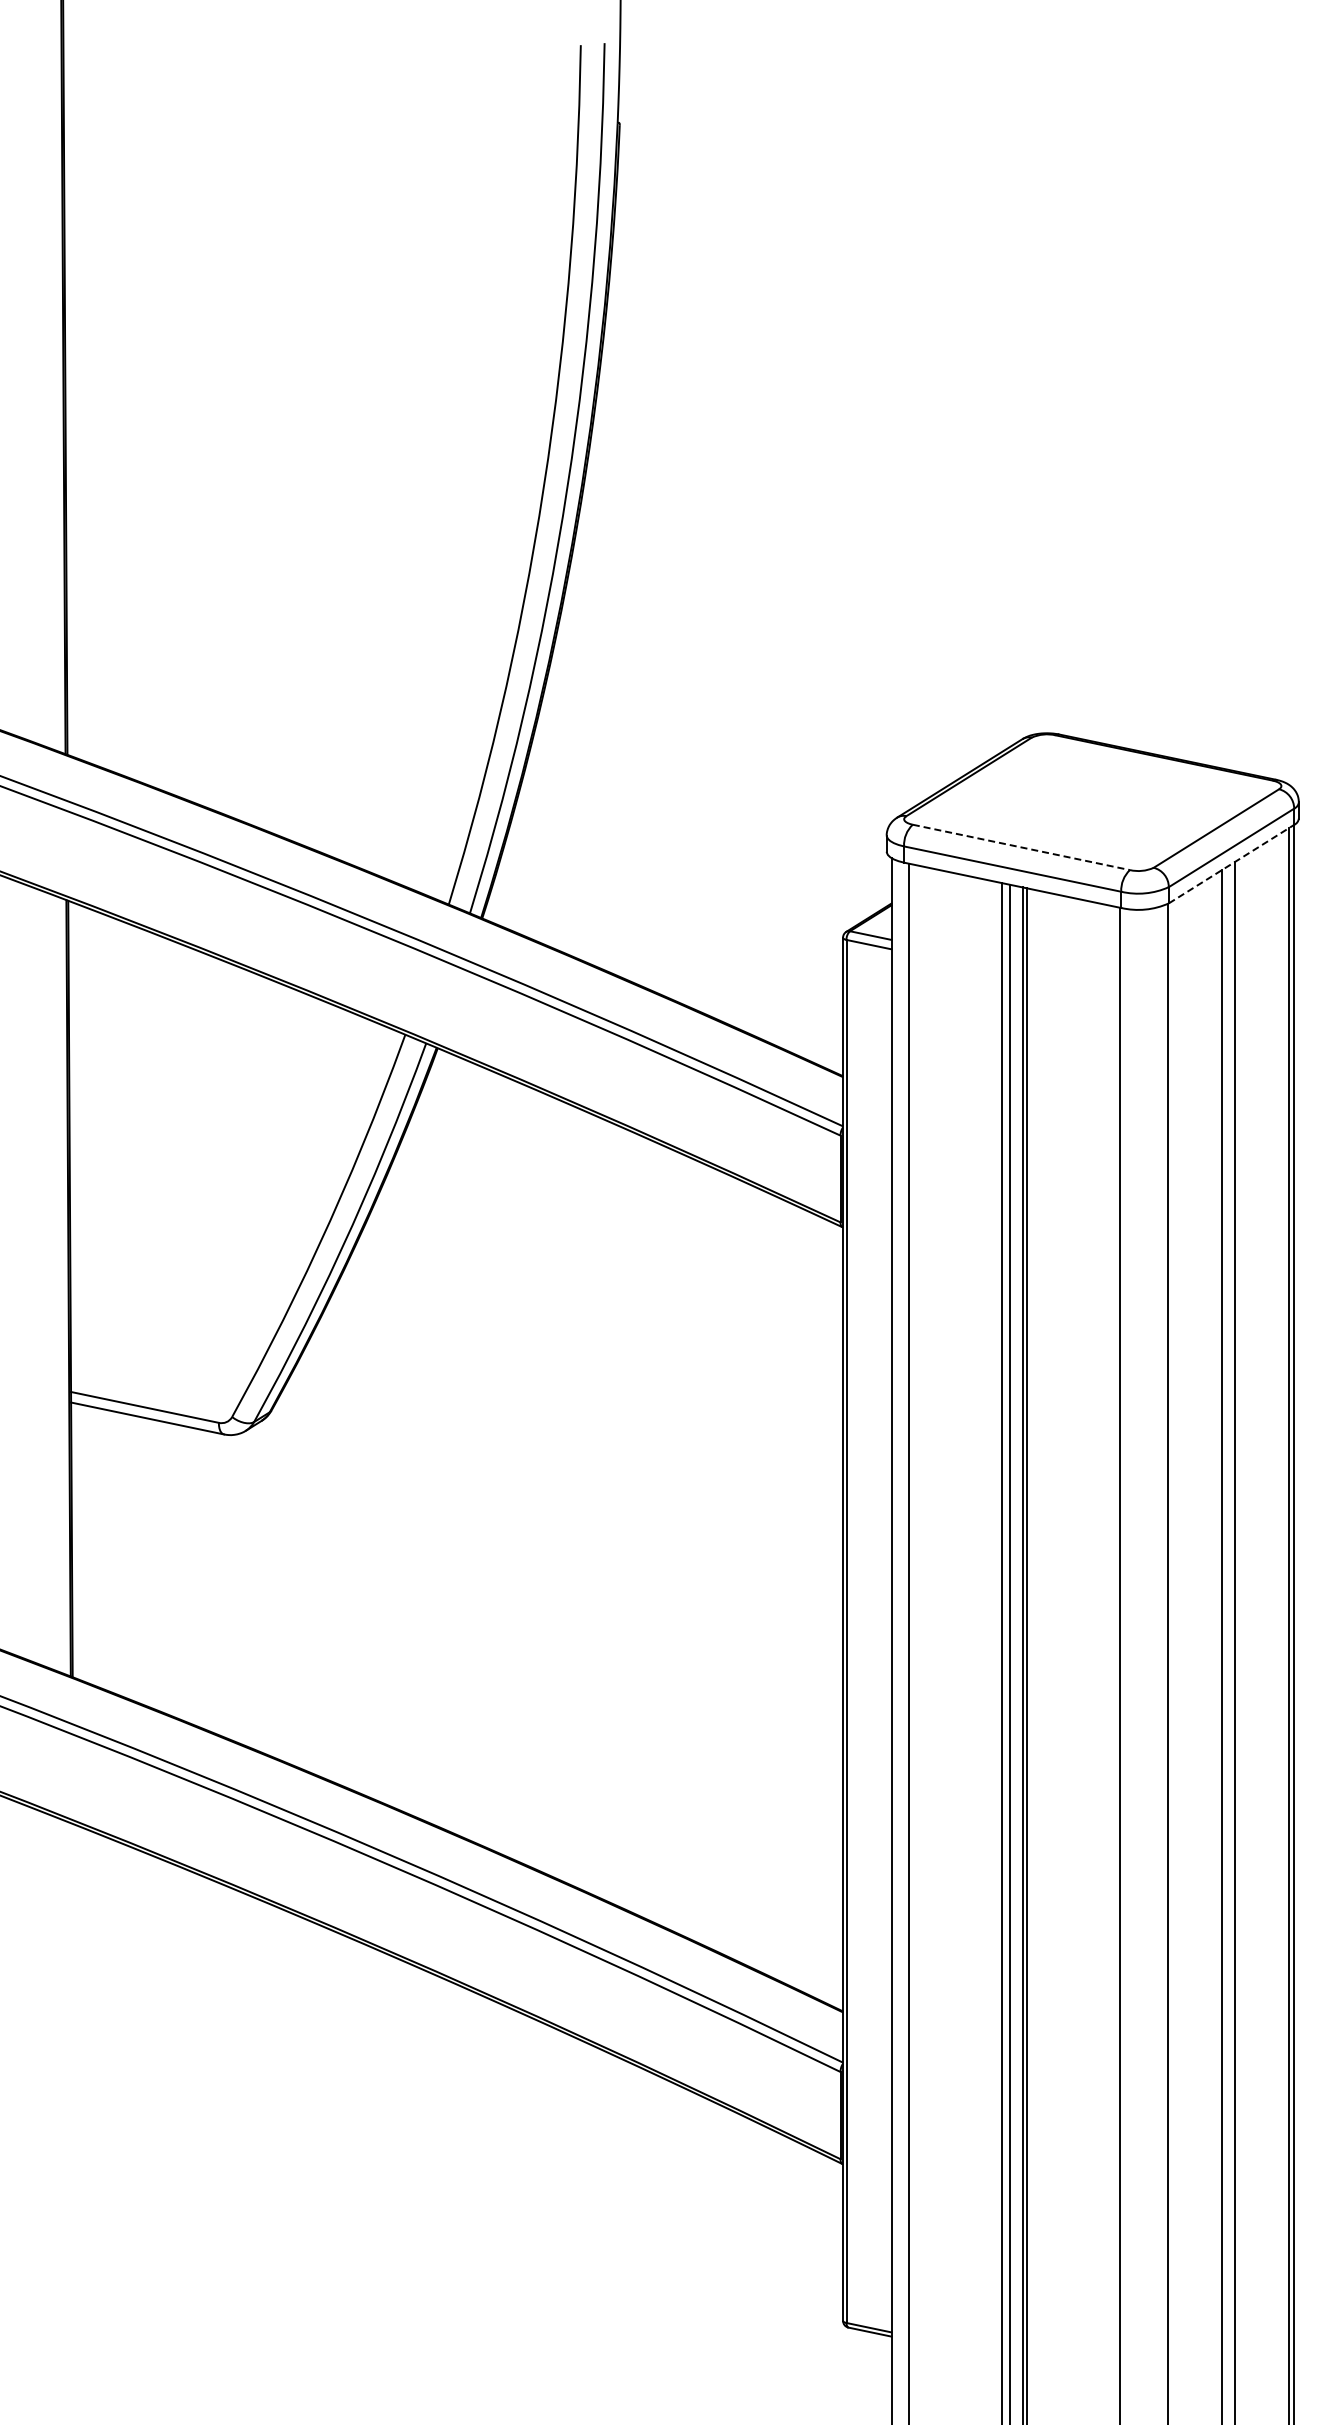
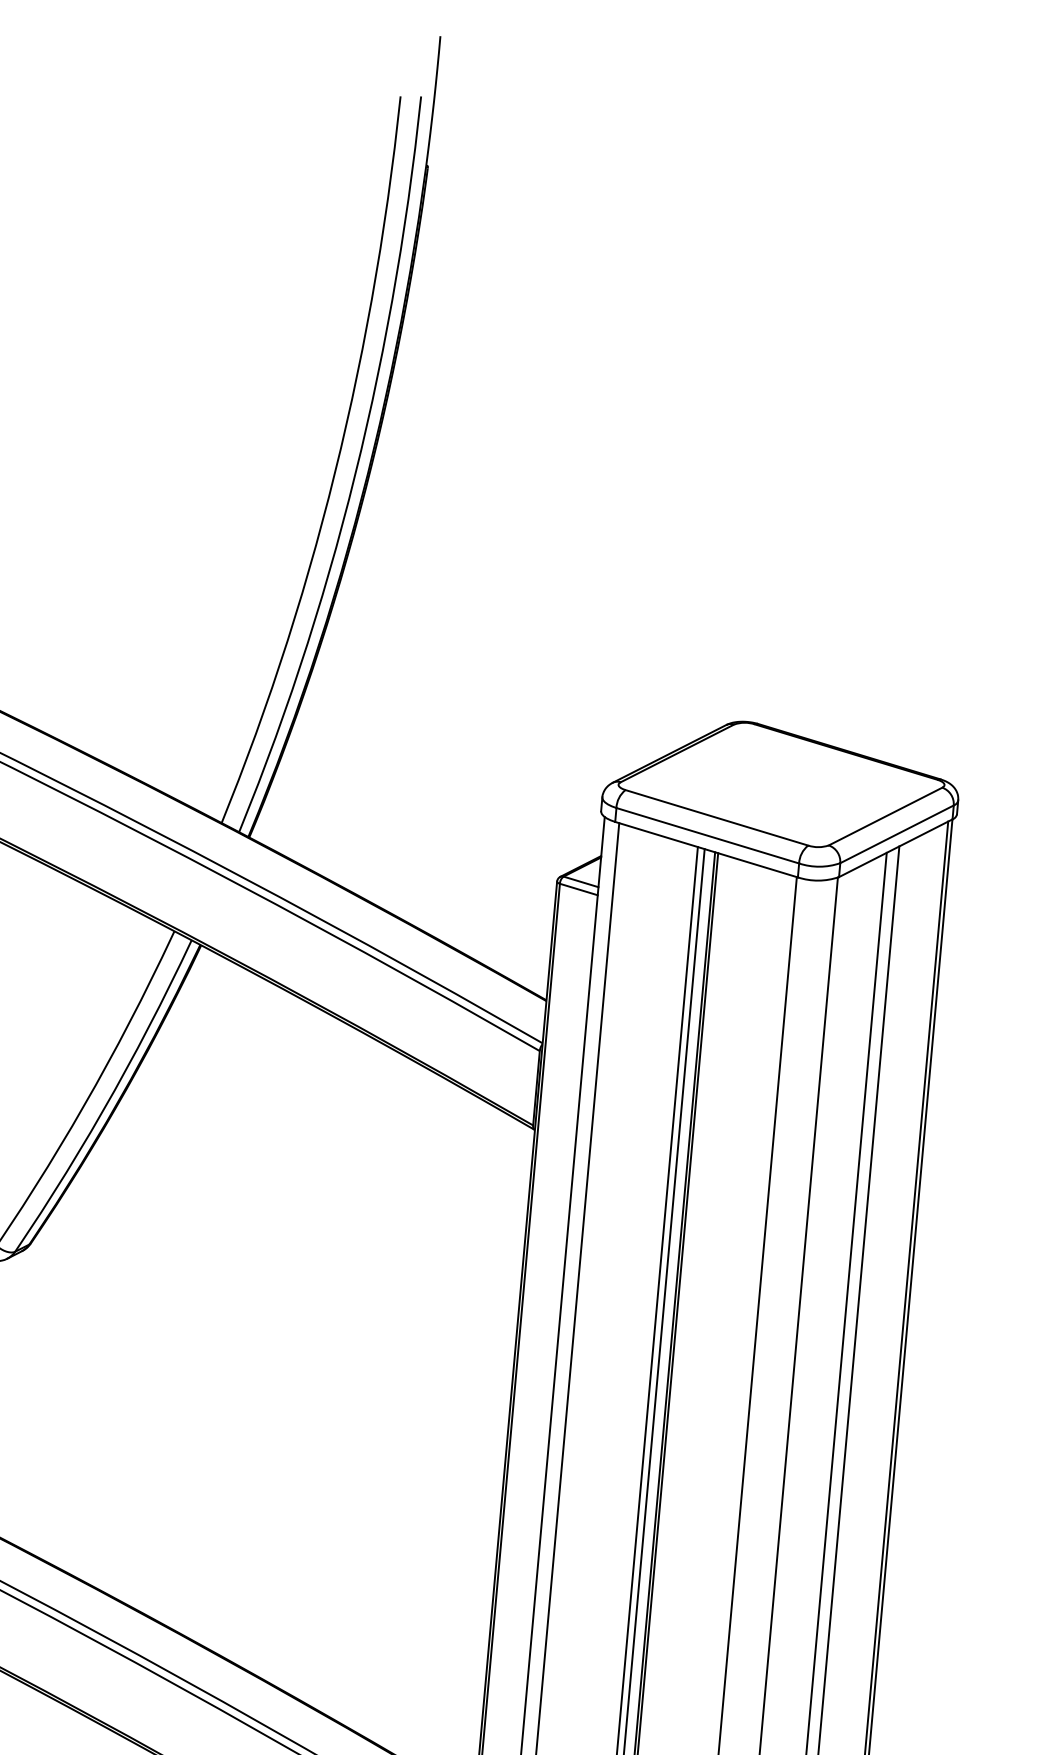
line: (1021, 847) -> (717, 817), dashed -> solid
line: (1231, 864) -> (895, 848), dashed -> solid

